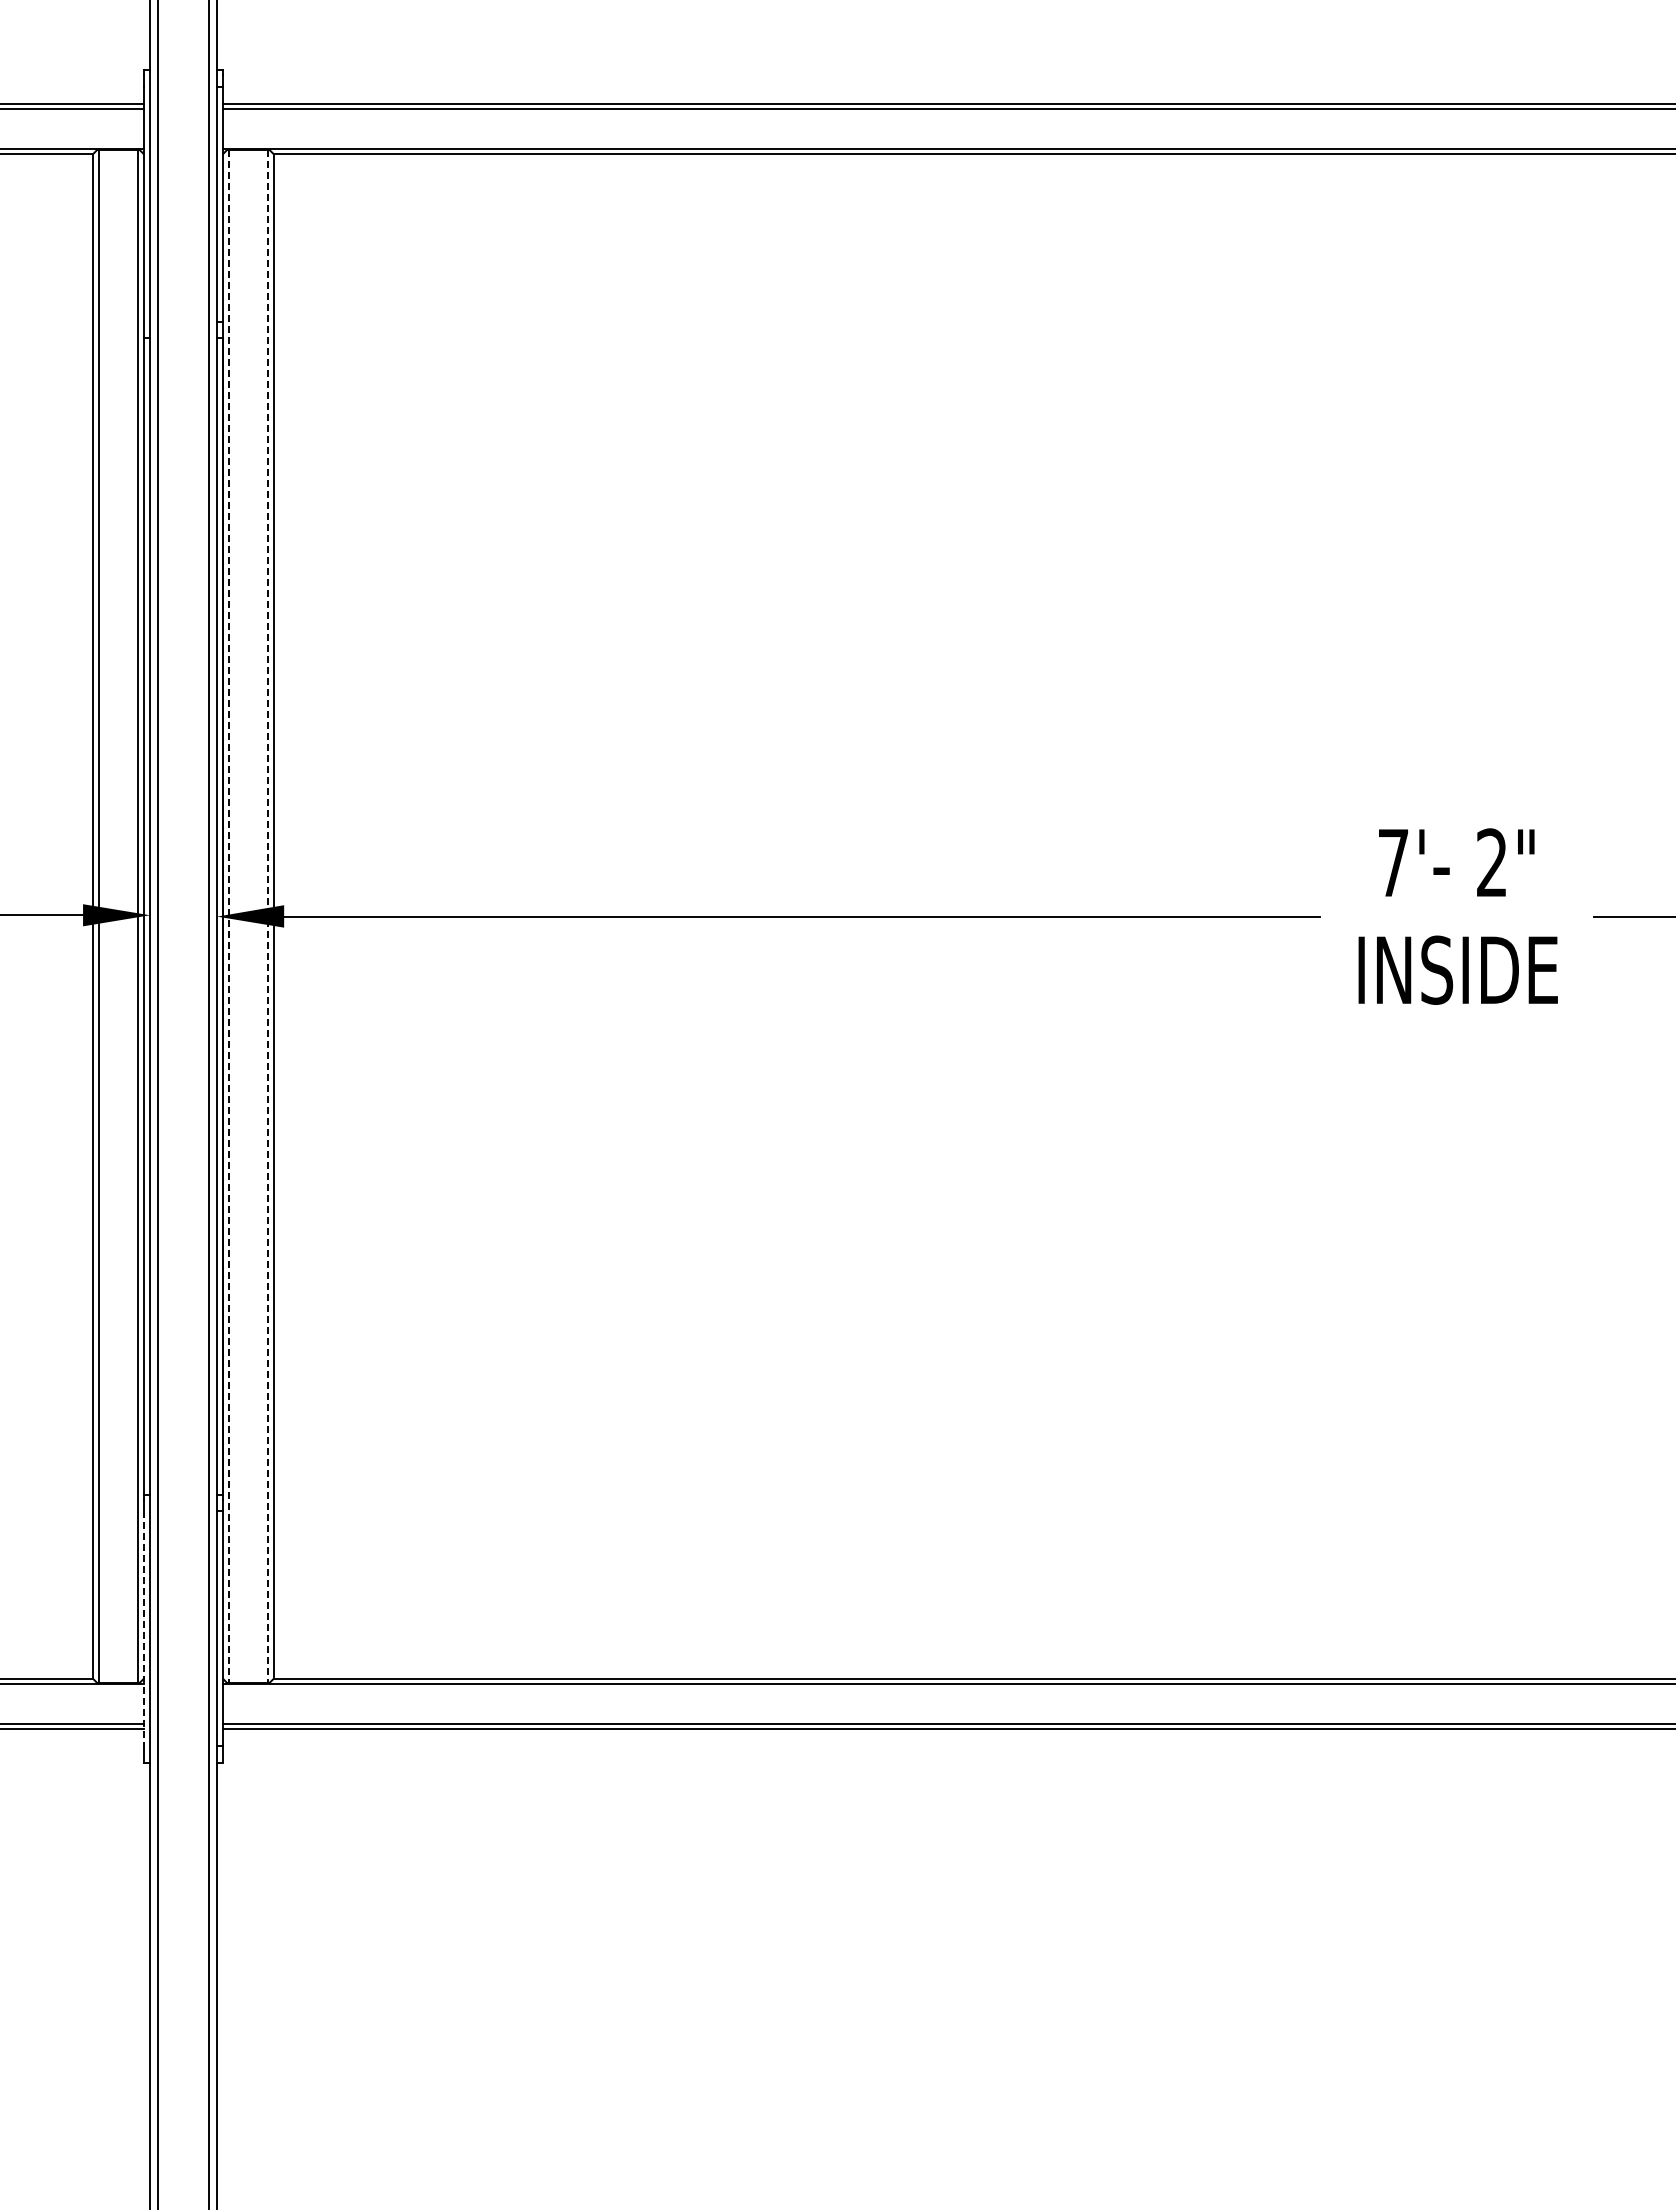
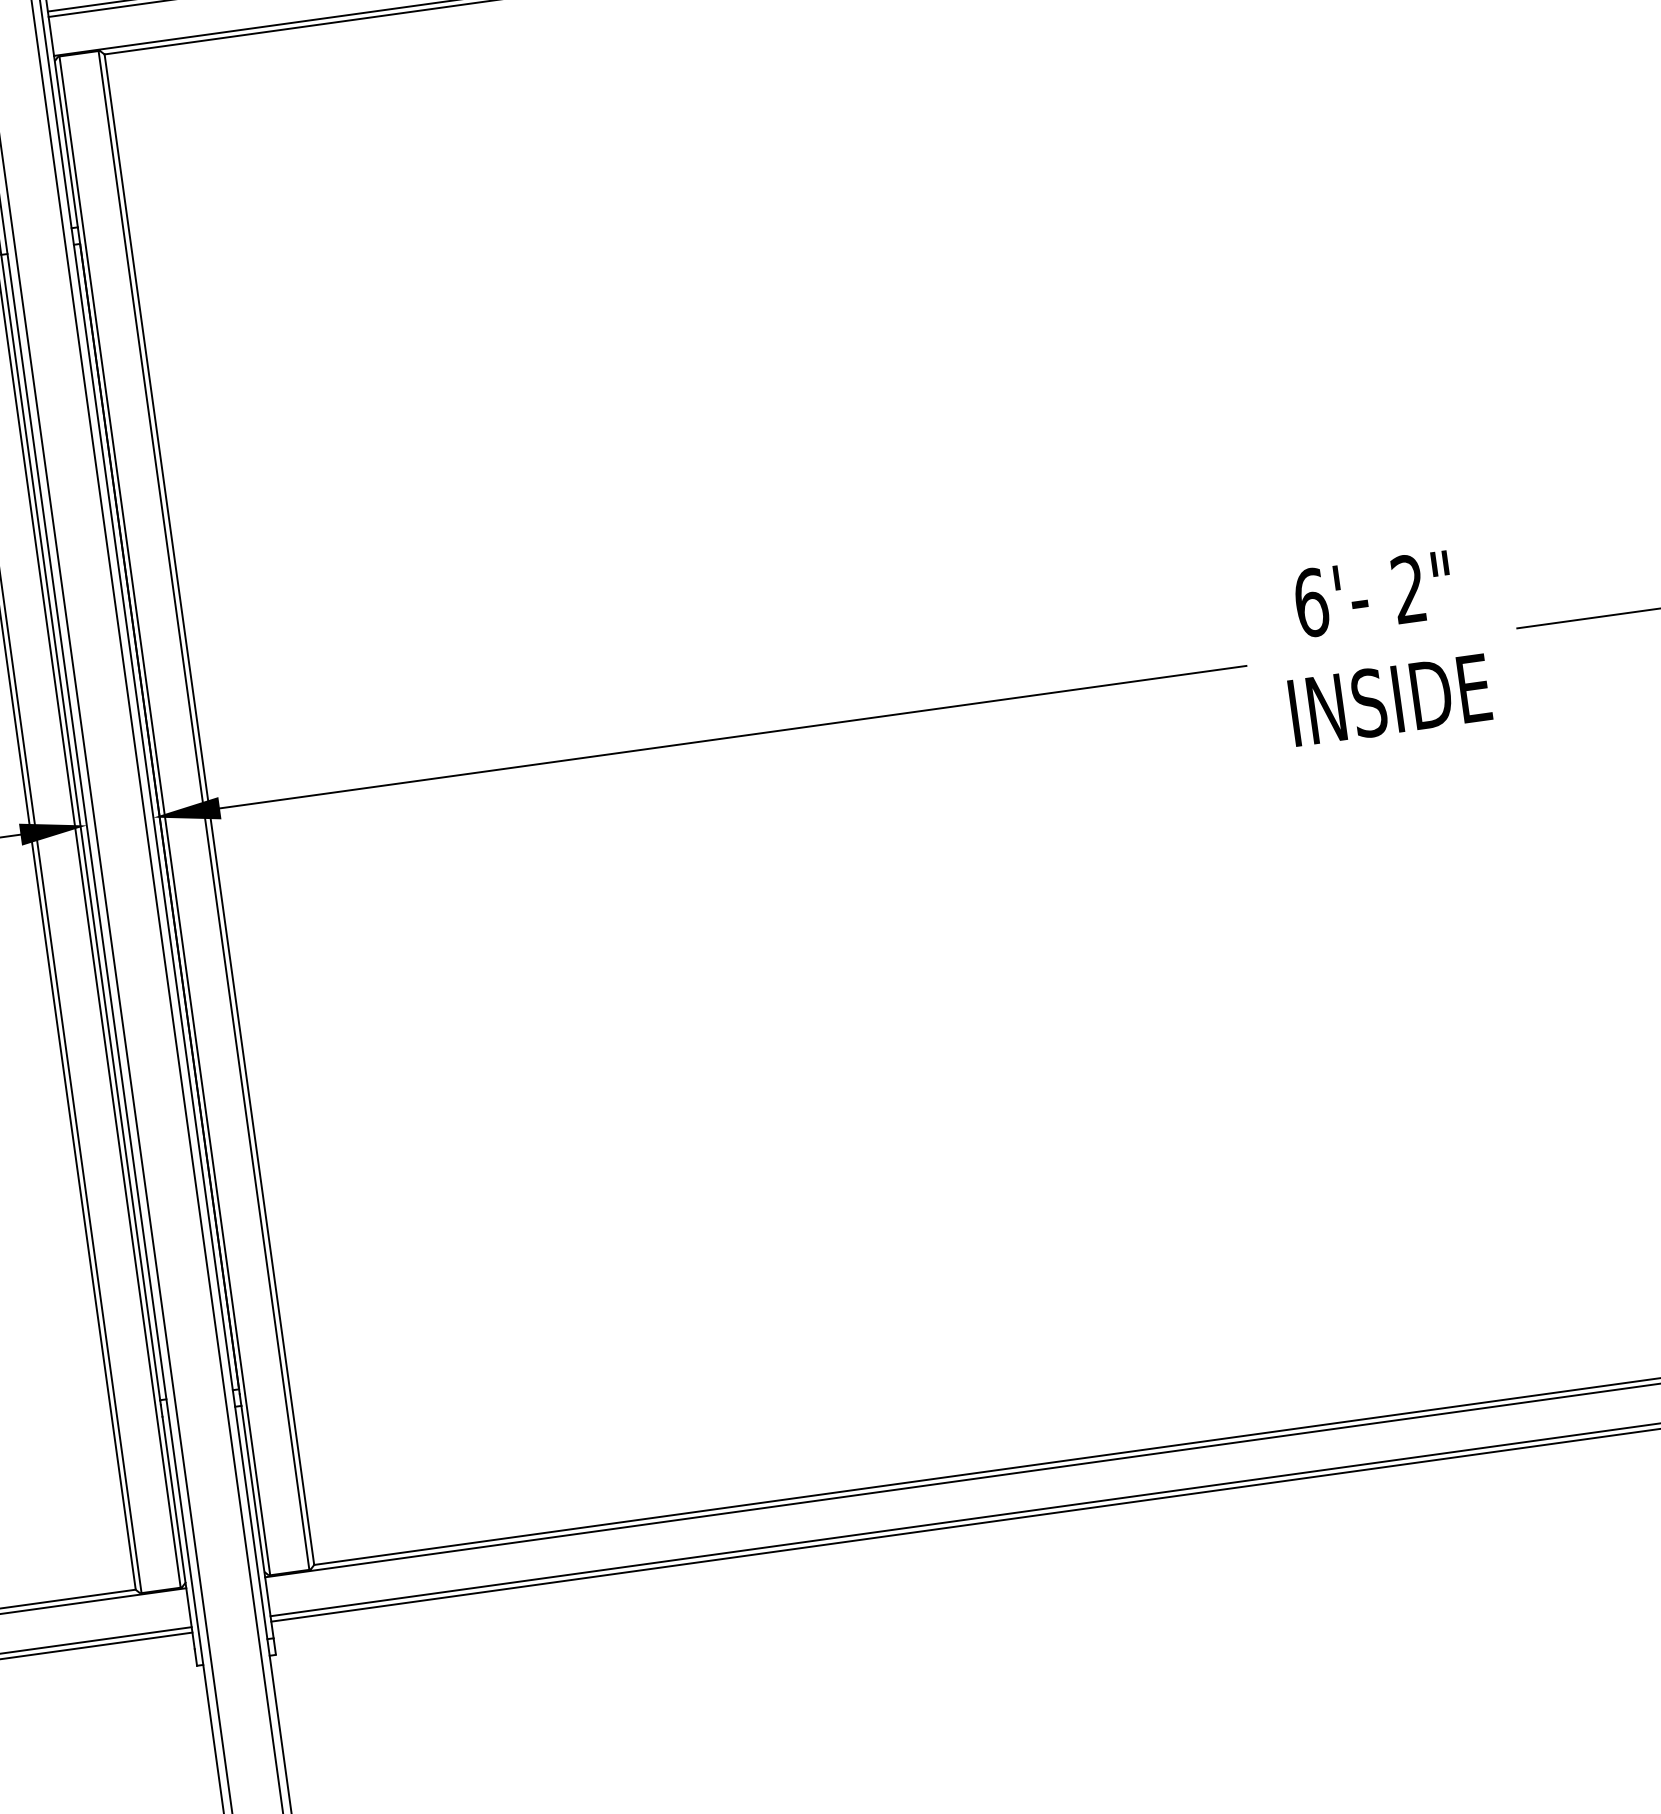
text: (1393, 862) -> (1311, 602), 7'- -> 6'-
line: (228, 916) -> (164, 815), dashed -> solid
line: (268, 916) -> (204, 810), dashed -> solid
line: (143, 1629) -> (178, 1533), dashed -> solid

